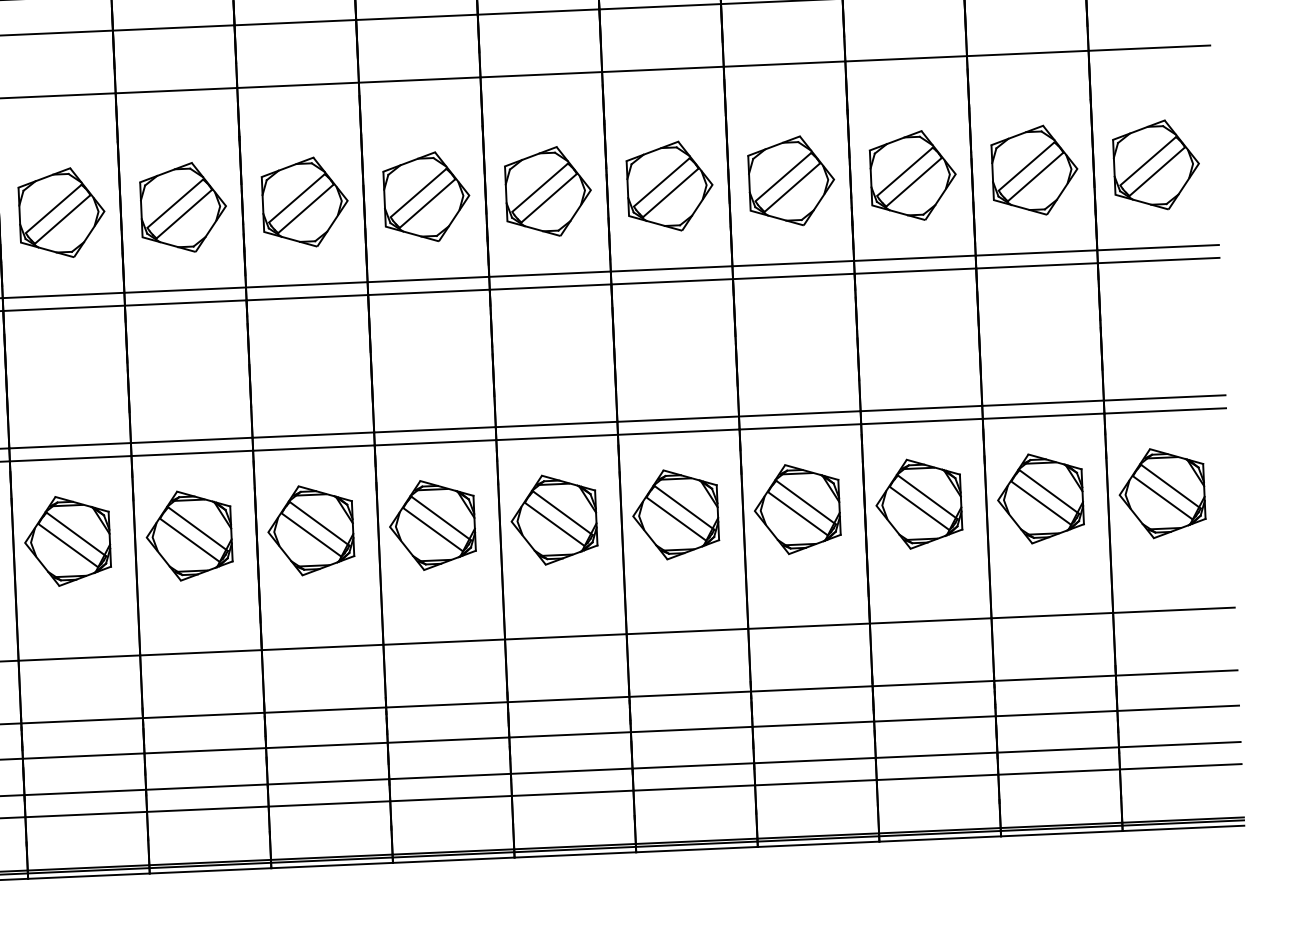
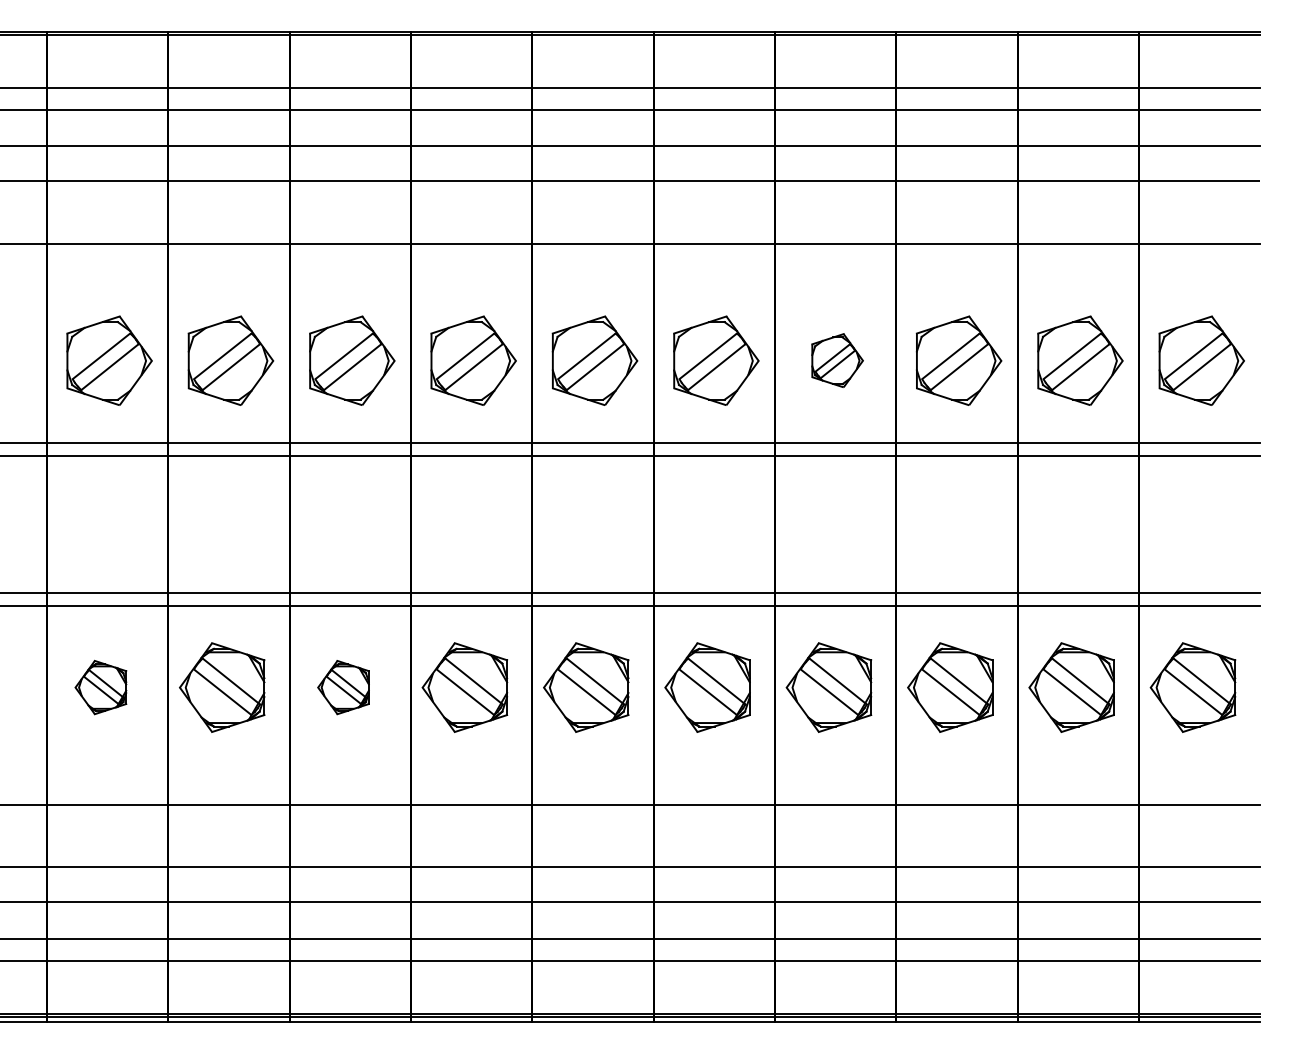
part: (791, 180) -> (837, 360), size x0.6
part: (310, 530) -> (343, 687), size x0.6
part: (67, 540) -> (100, 687), size x0.6

